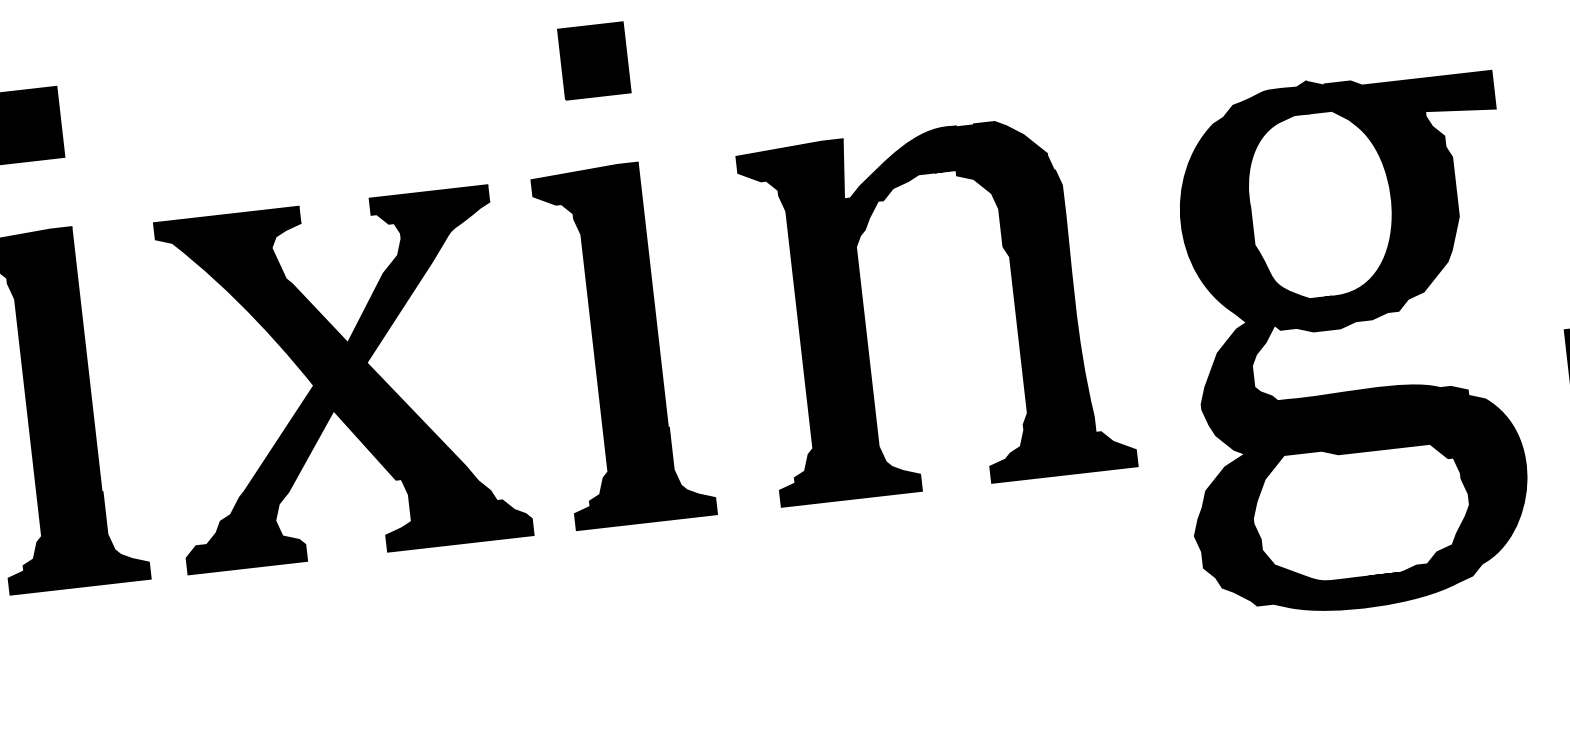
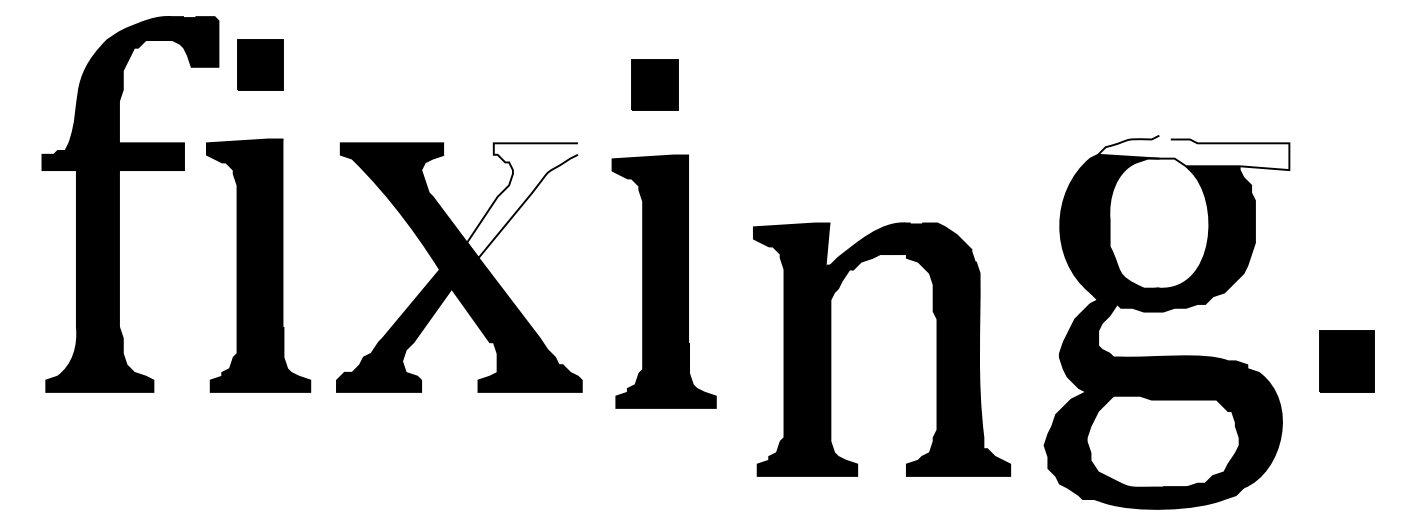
part: (593, 60) -> (654, 84), moved
fill: (1357, 99) -> (1193, 152), removed
fill: (419, 274) -> (522, 200), removed
part: (865, 316) -> (831, 349), moved
part: (622, 344) -> (663, 281), moved

